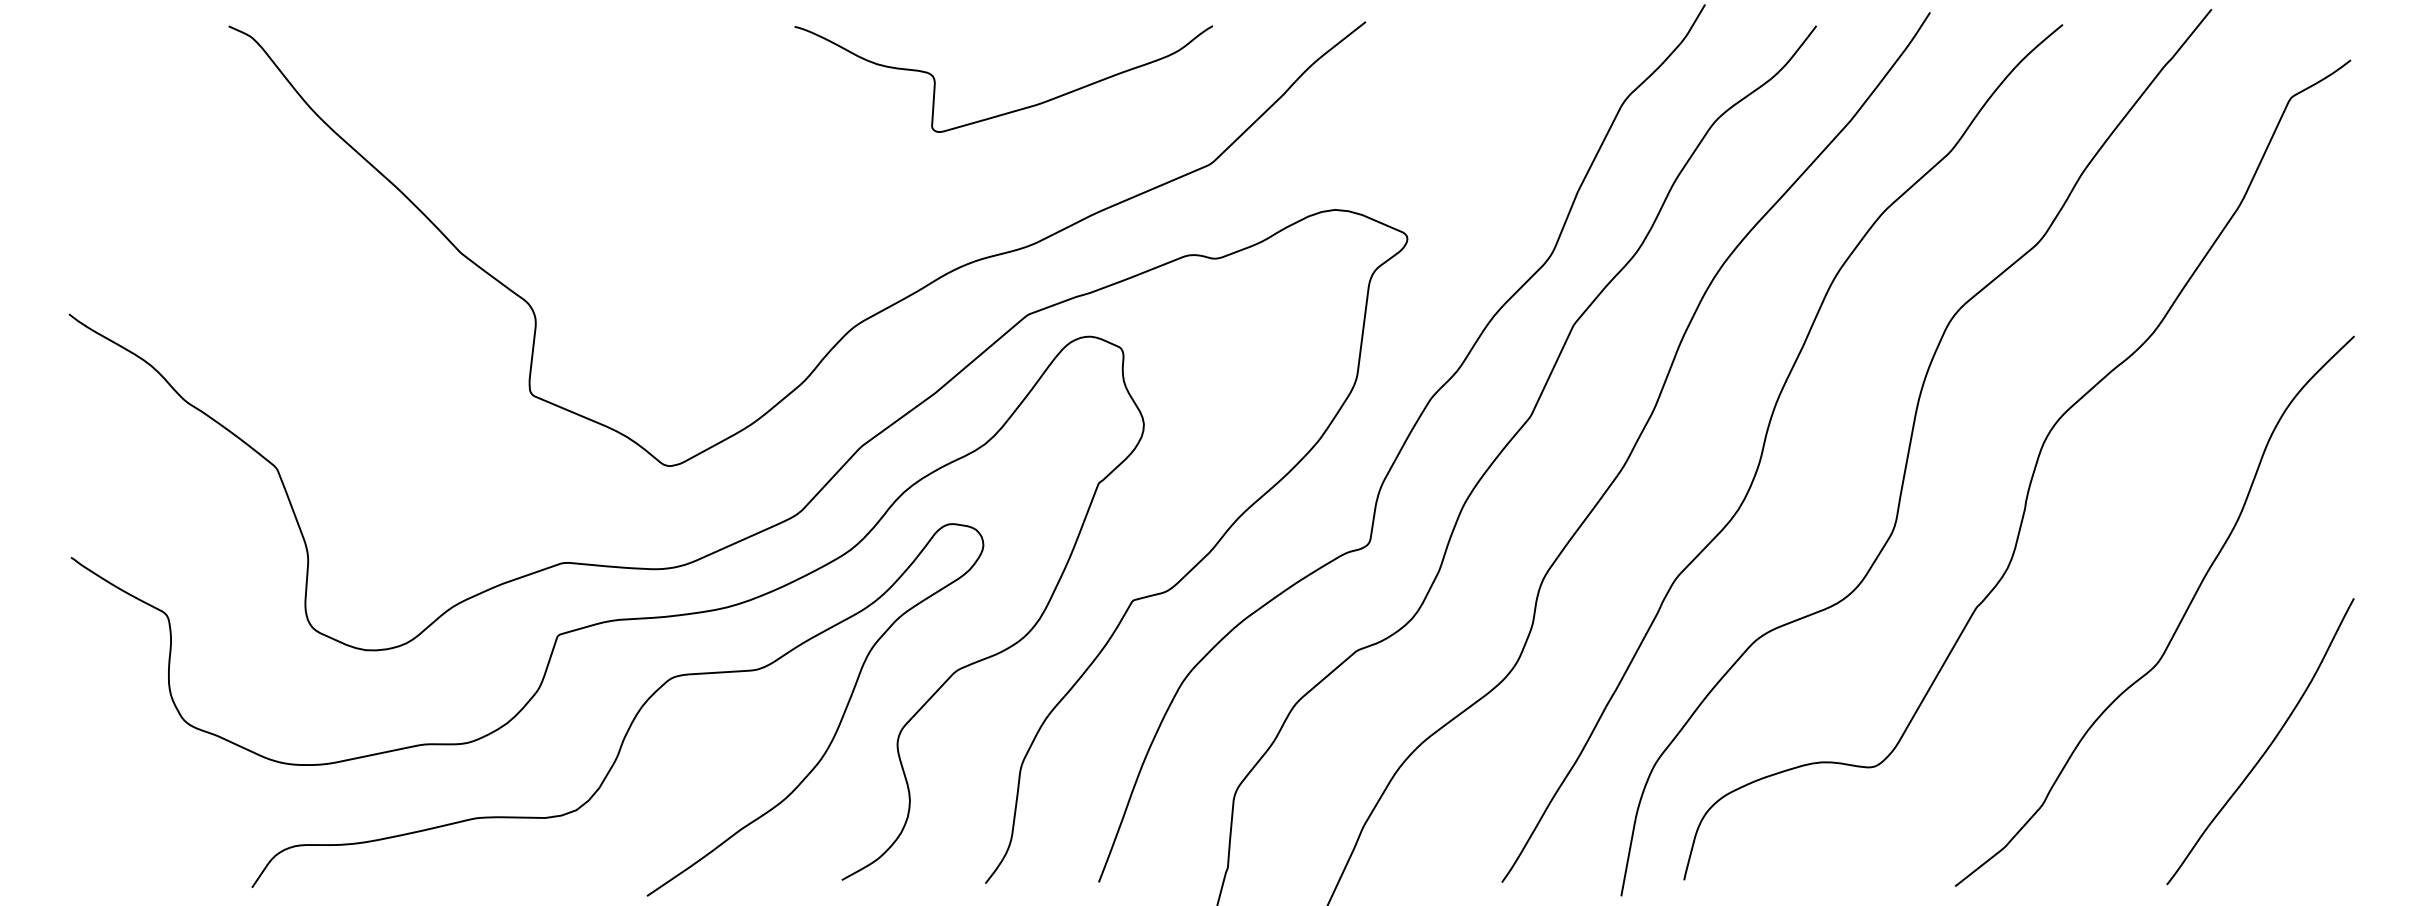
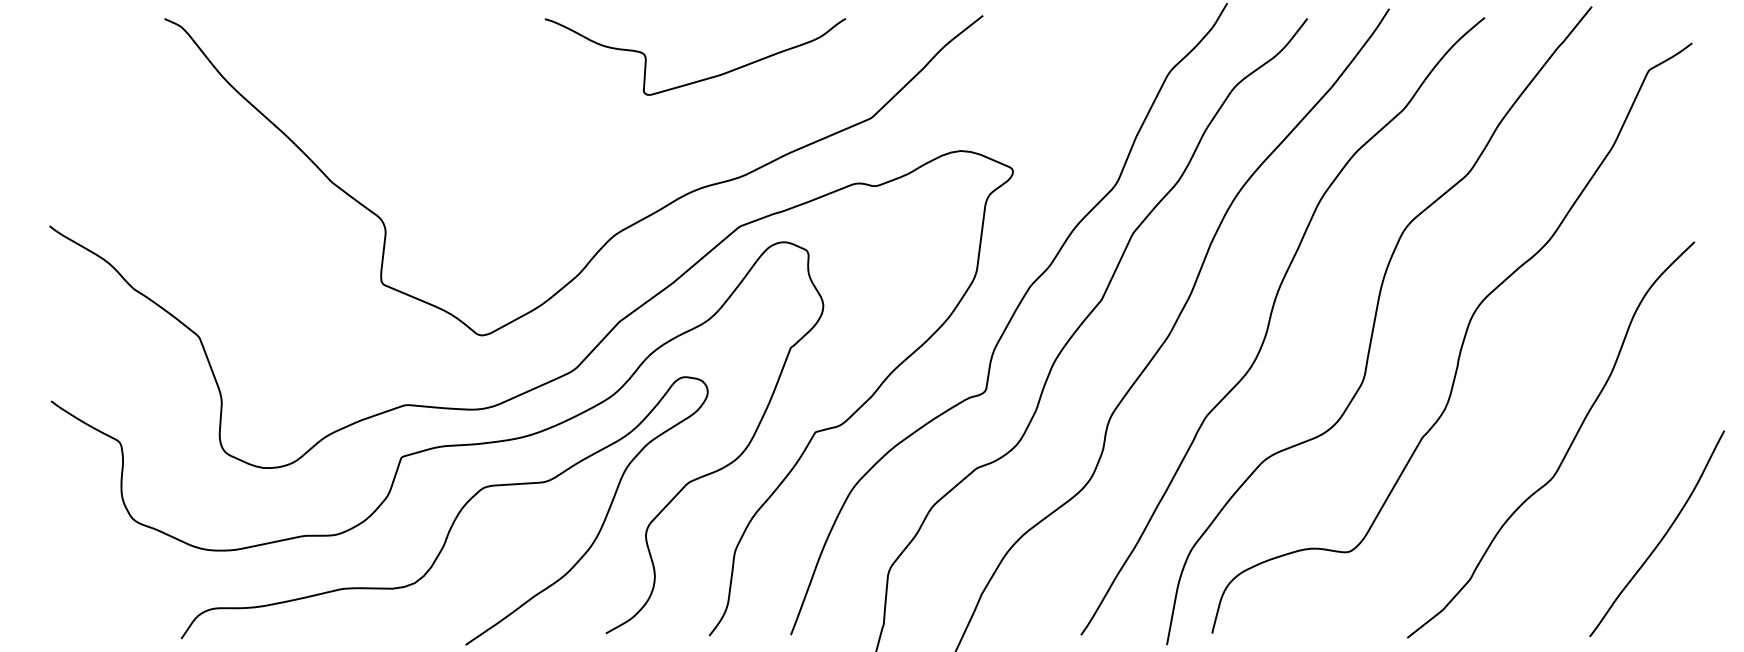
curve: (1010, 110) -> (700, 79), moved
curve: (2267, 745) -> (1662, 536), moved

